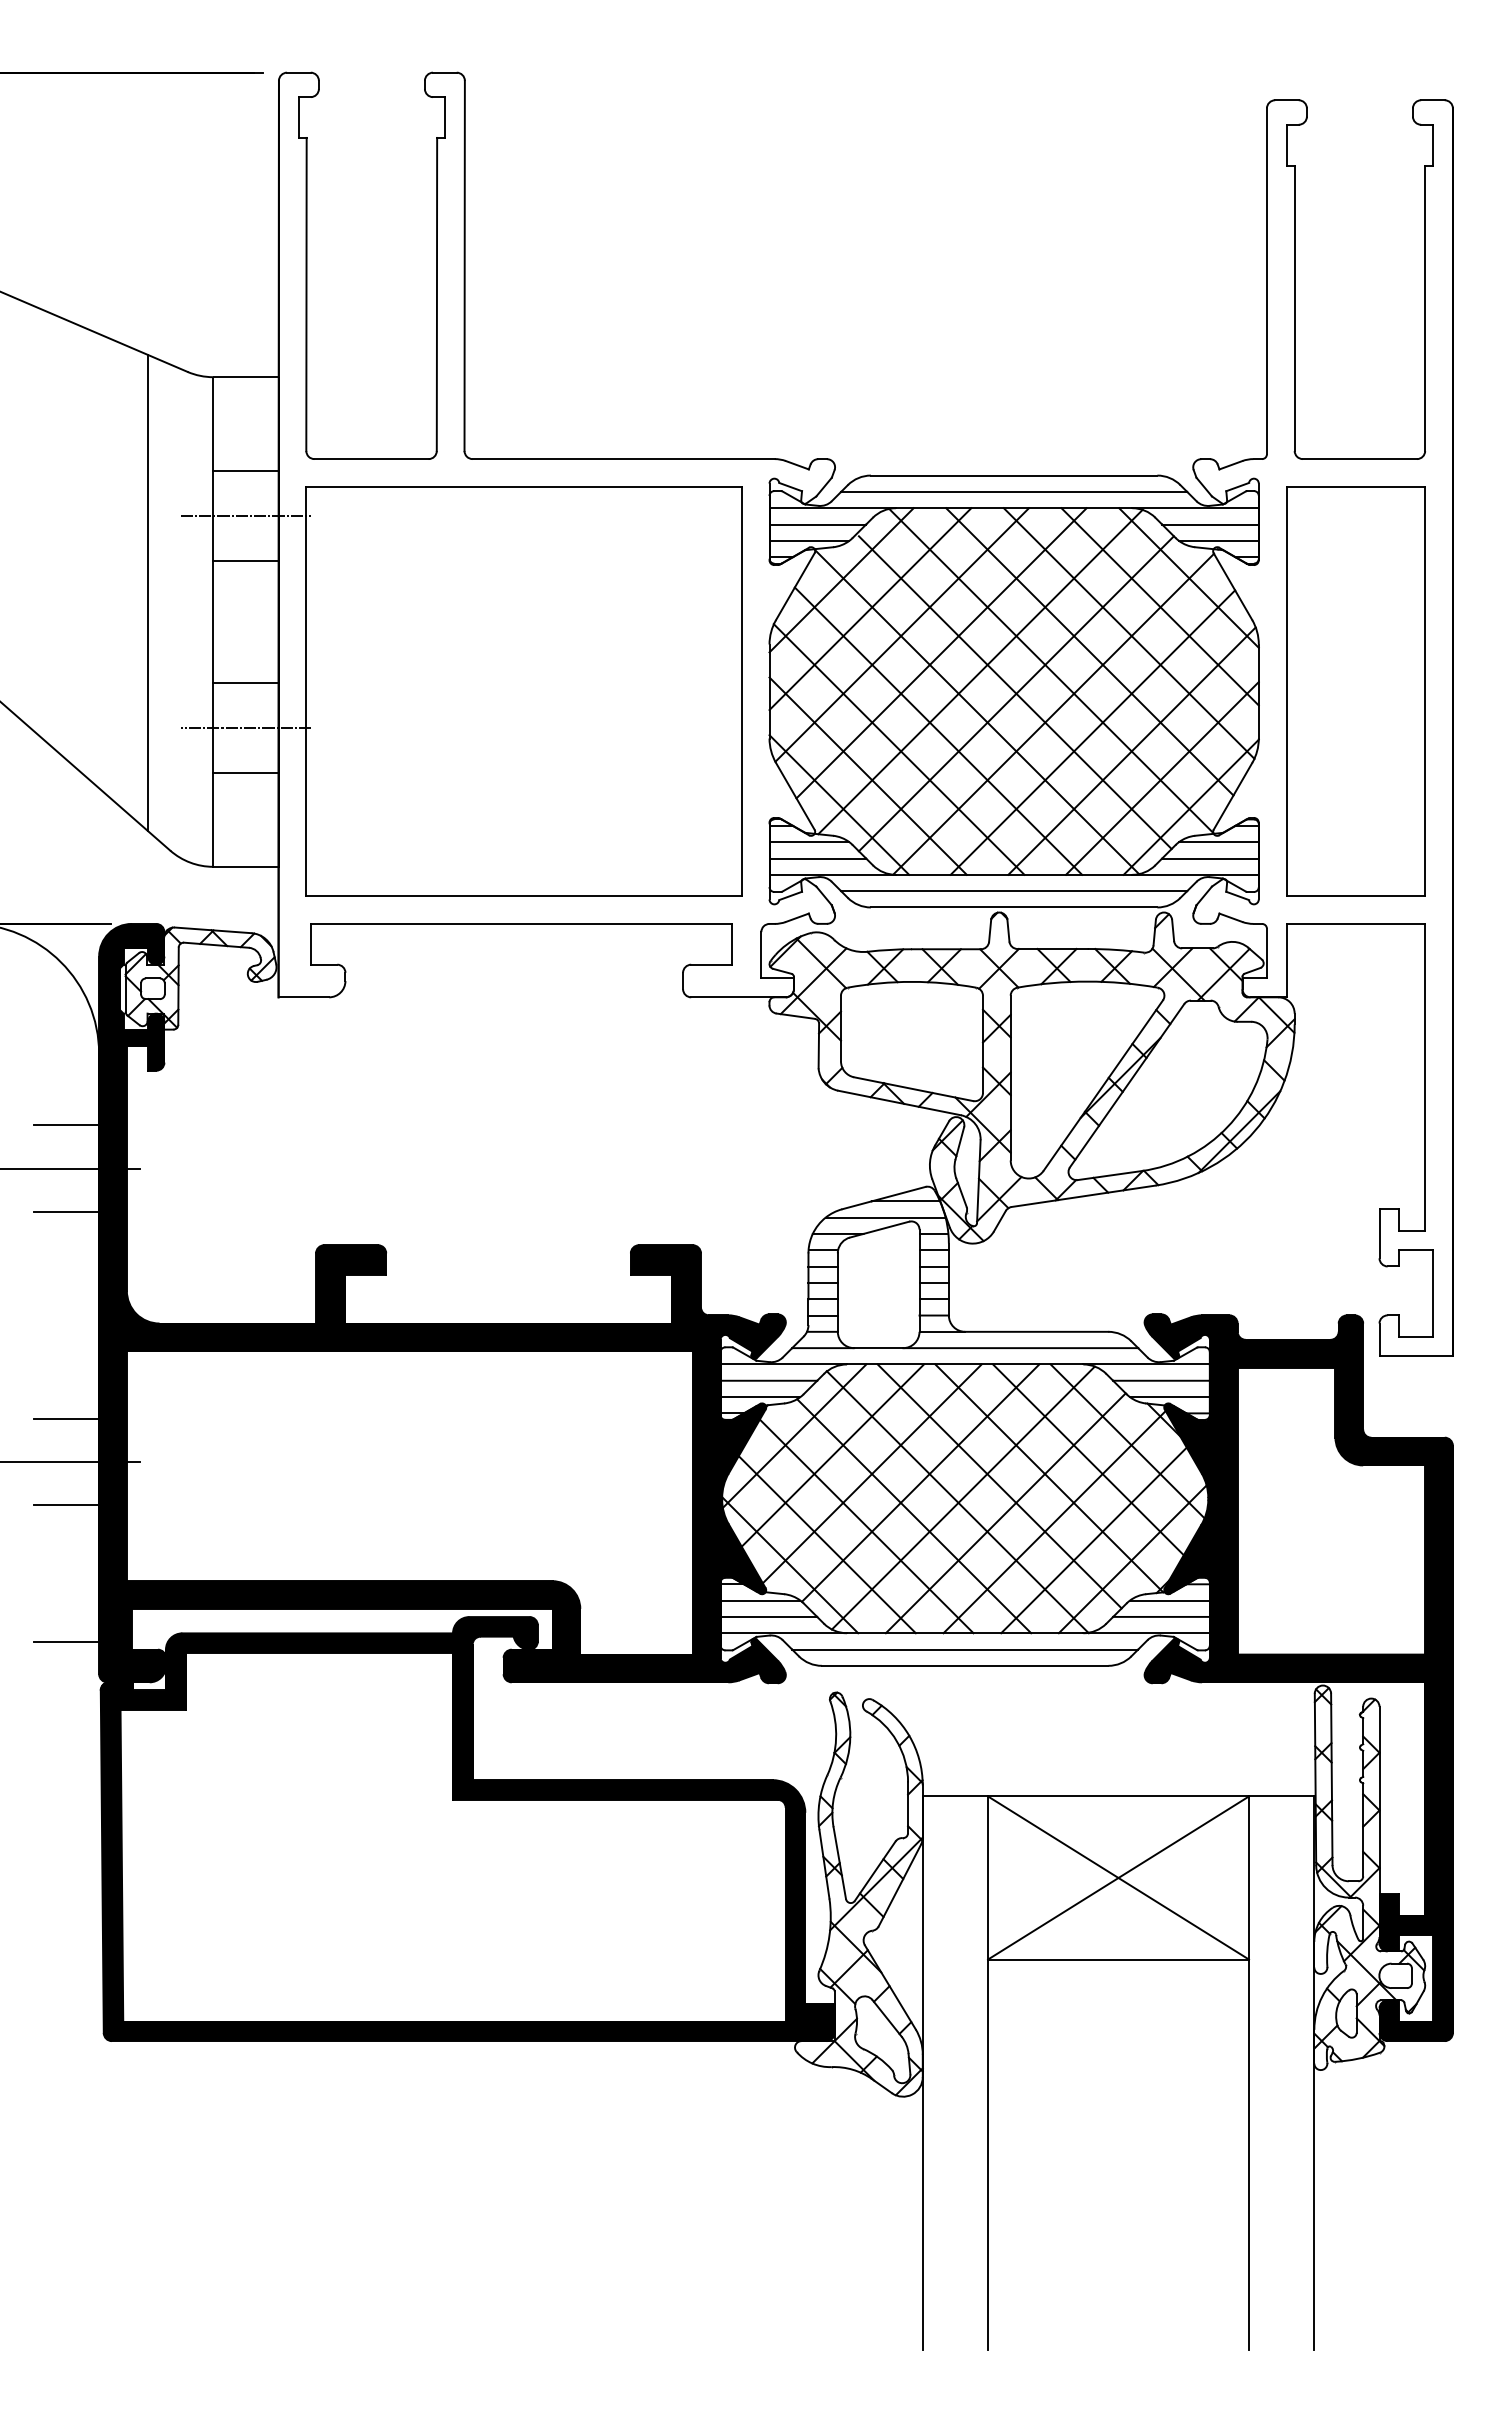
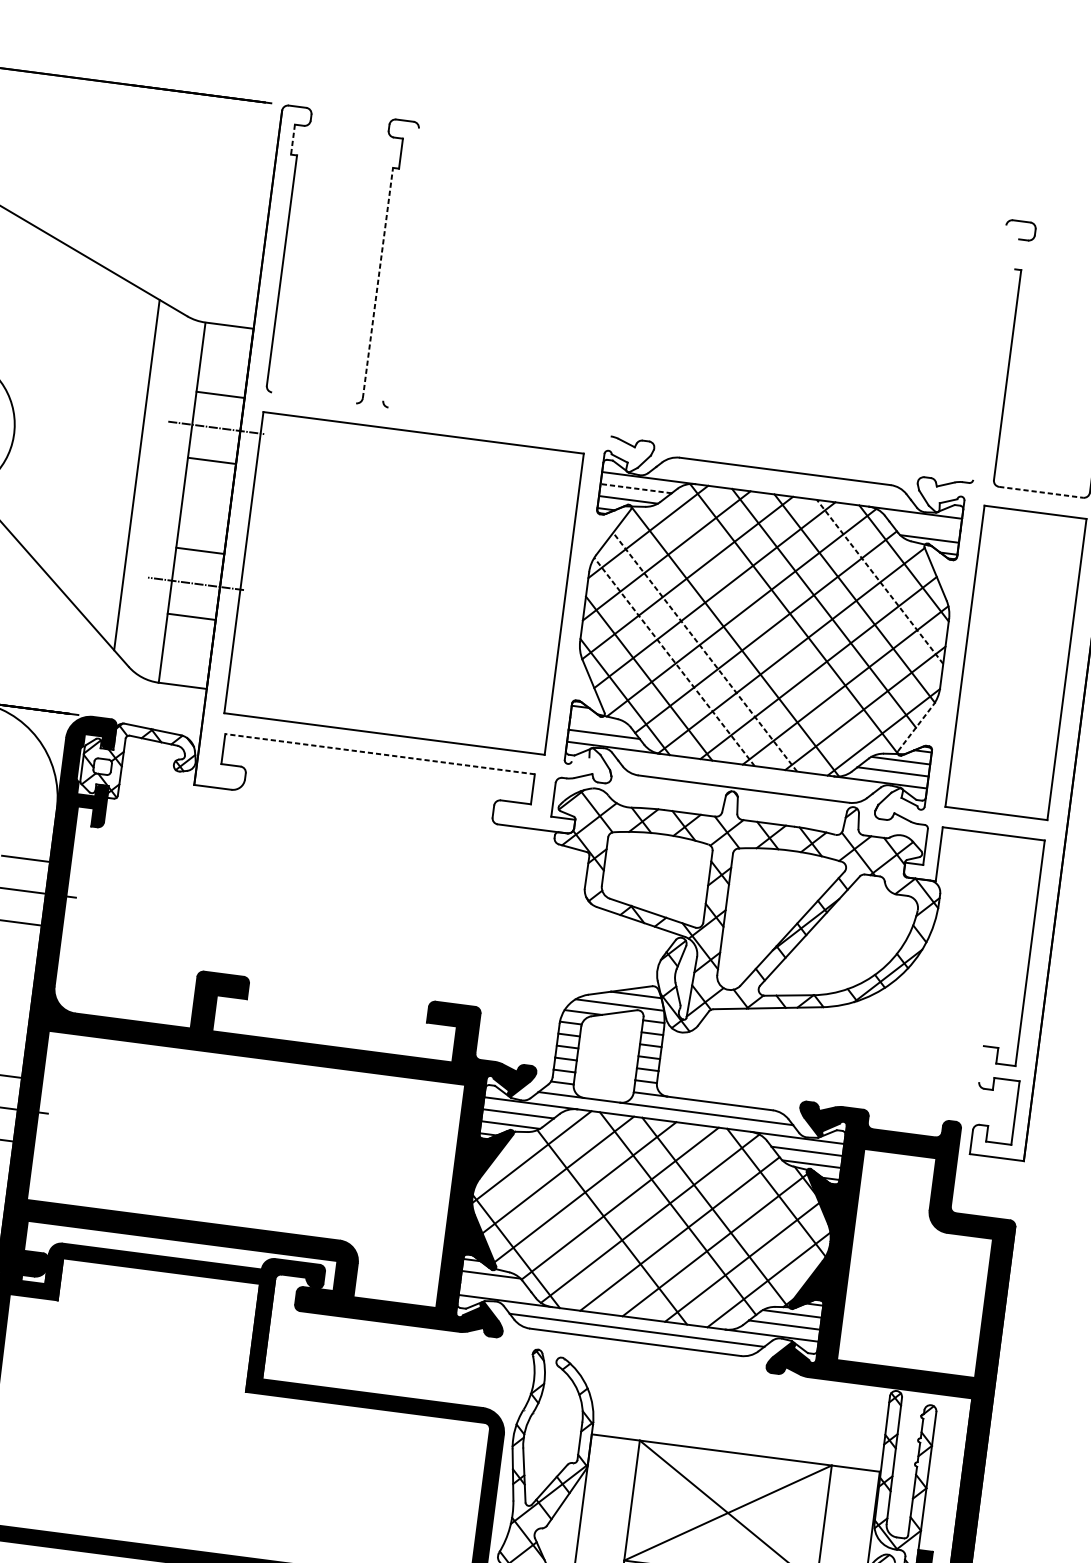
line: (298, 118) -> (292, 140), solid -> dashed
line: (1286, 144) -> (1017, 253), removed
line: (464, 265) -> (400, 264), removed
line: (1266, 281) -> (989, 352), removed
line: (436, 294) -> (377, 283), solid -> dashed
line: (371, 459) -> (314, 398), removed
line: (623, 459) -> (499, 422), removed
line: (1360, 459) -> (1041, 492), solid -> dashed
line: (1014, 491) -> (783, 483), removed
line: (817, 524) -> (635, 488), solid -> dashed
line: (1210, 524) -> (925, 526), removed
line: (1160, 606) -> (880, 581), solid -> dashed
line: (1014, 692) -> (764, 631), removed
line: (938, 730) -> (705, 651), solid -> dashed
line: (898, 749) -> (673, 661), solid -> dashed
line: (1232, 796) -> (915, 728), solid -> dashed
line: (809, 842) -> (599, 721), removed
line: (1014, 891) -> (745, 777), removed
line: (790, 895) -> (580, 758), removed
line: (521, 923) -> (380, 753), solid -> dashed
line: (1379, 1233) -> (981, 1063), removed
line: (1088, 1459) -> (745, 1202), removed
line: (957, 1502) -> (645, 1221), removed
line: (866, 1526) -> (576, 1230), removed
line: (826, 1544) -> (545, 1239), removed
line: (768, 1616) -> (495, 1287), removed

